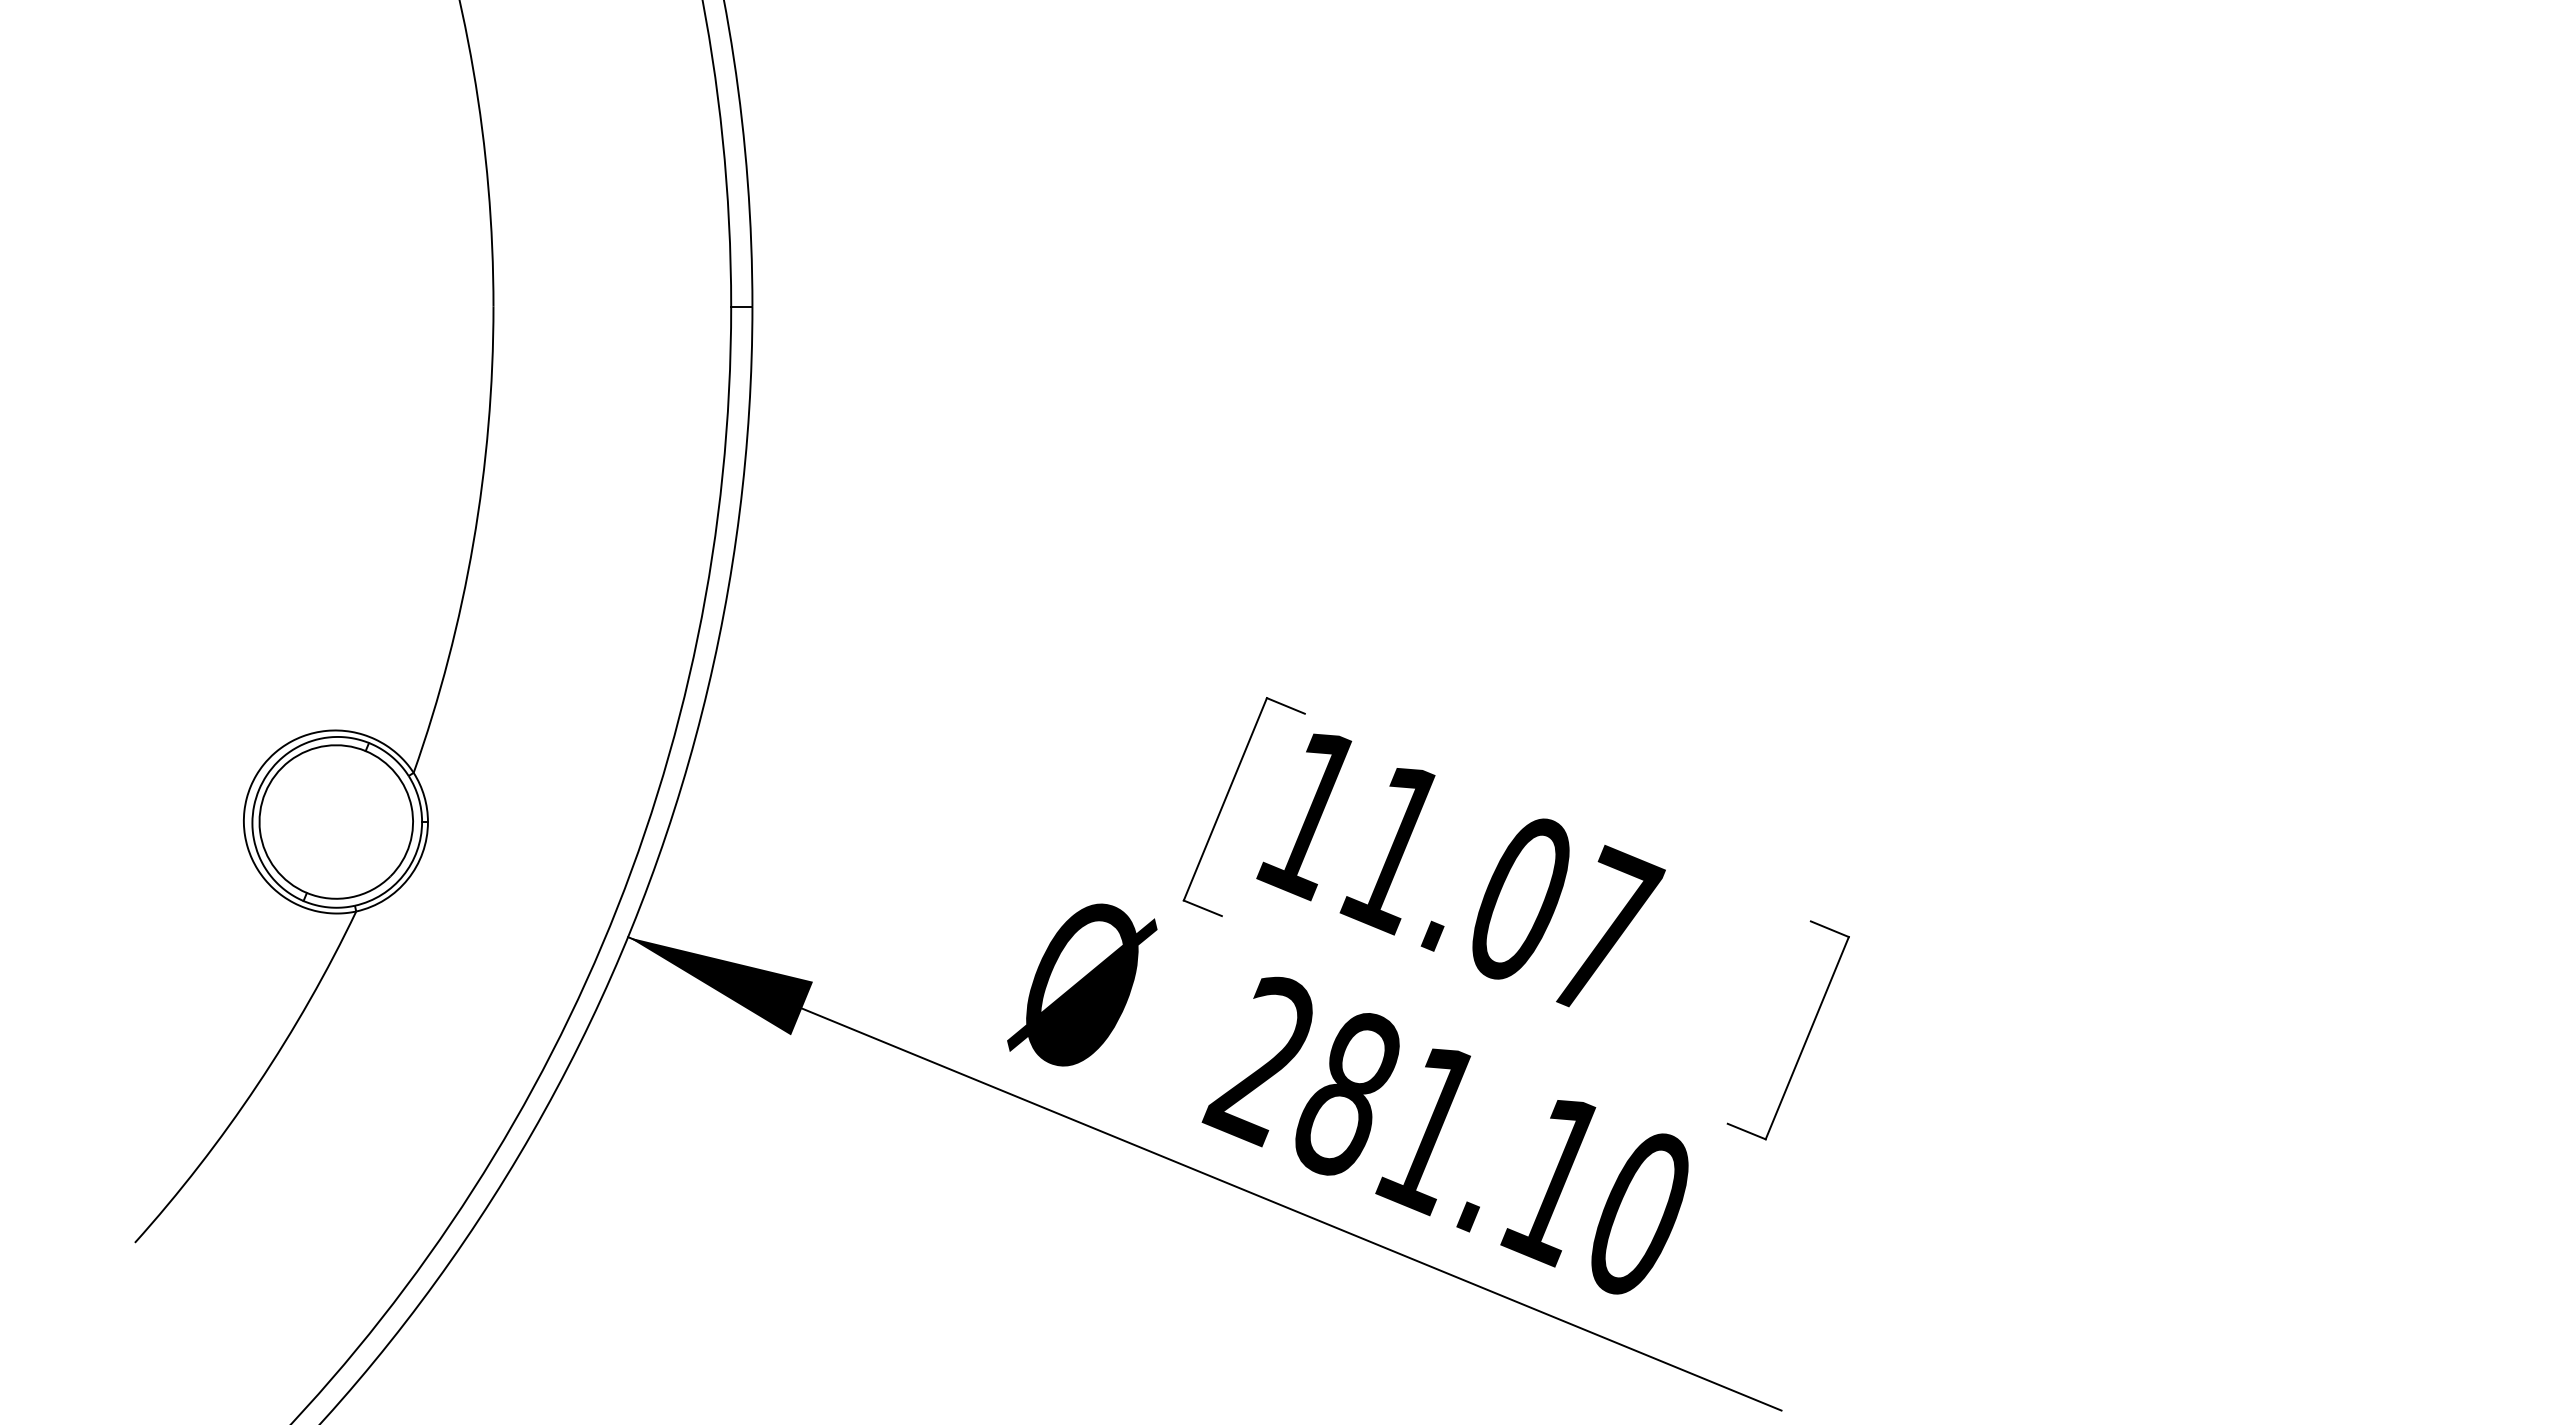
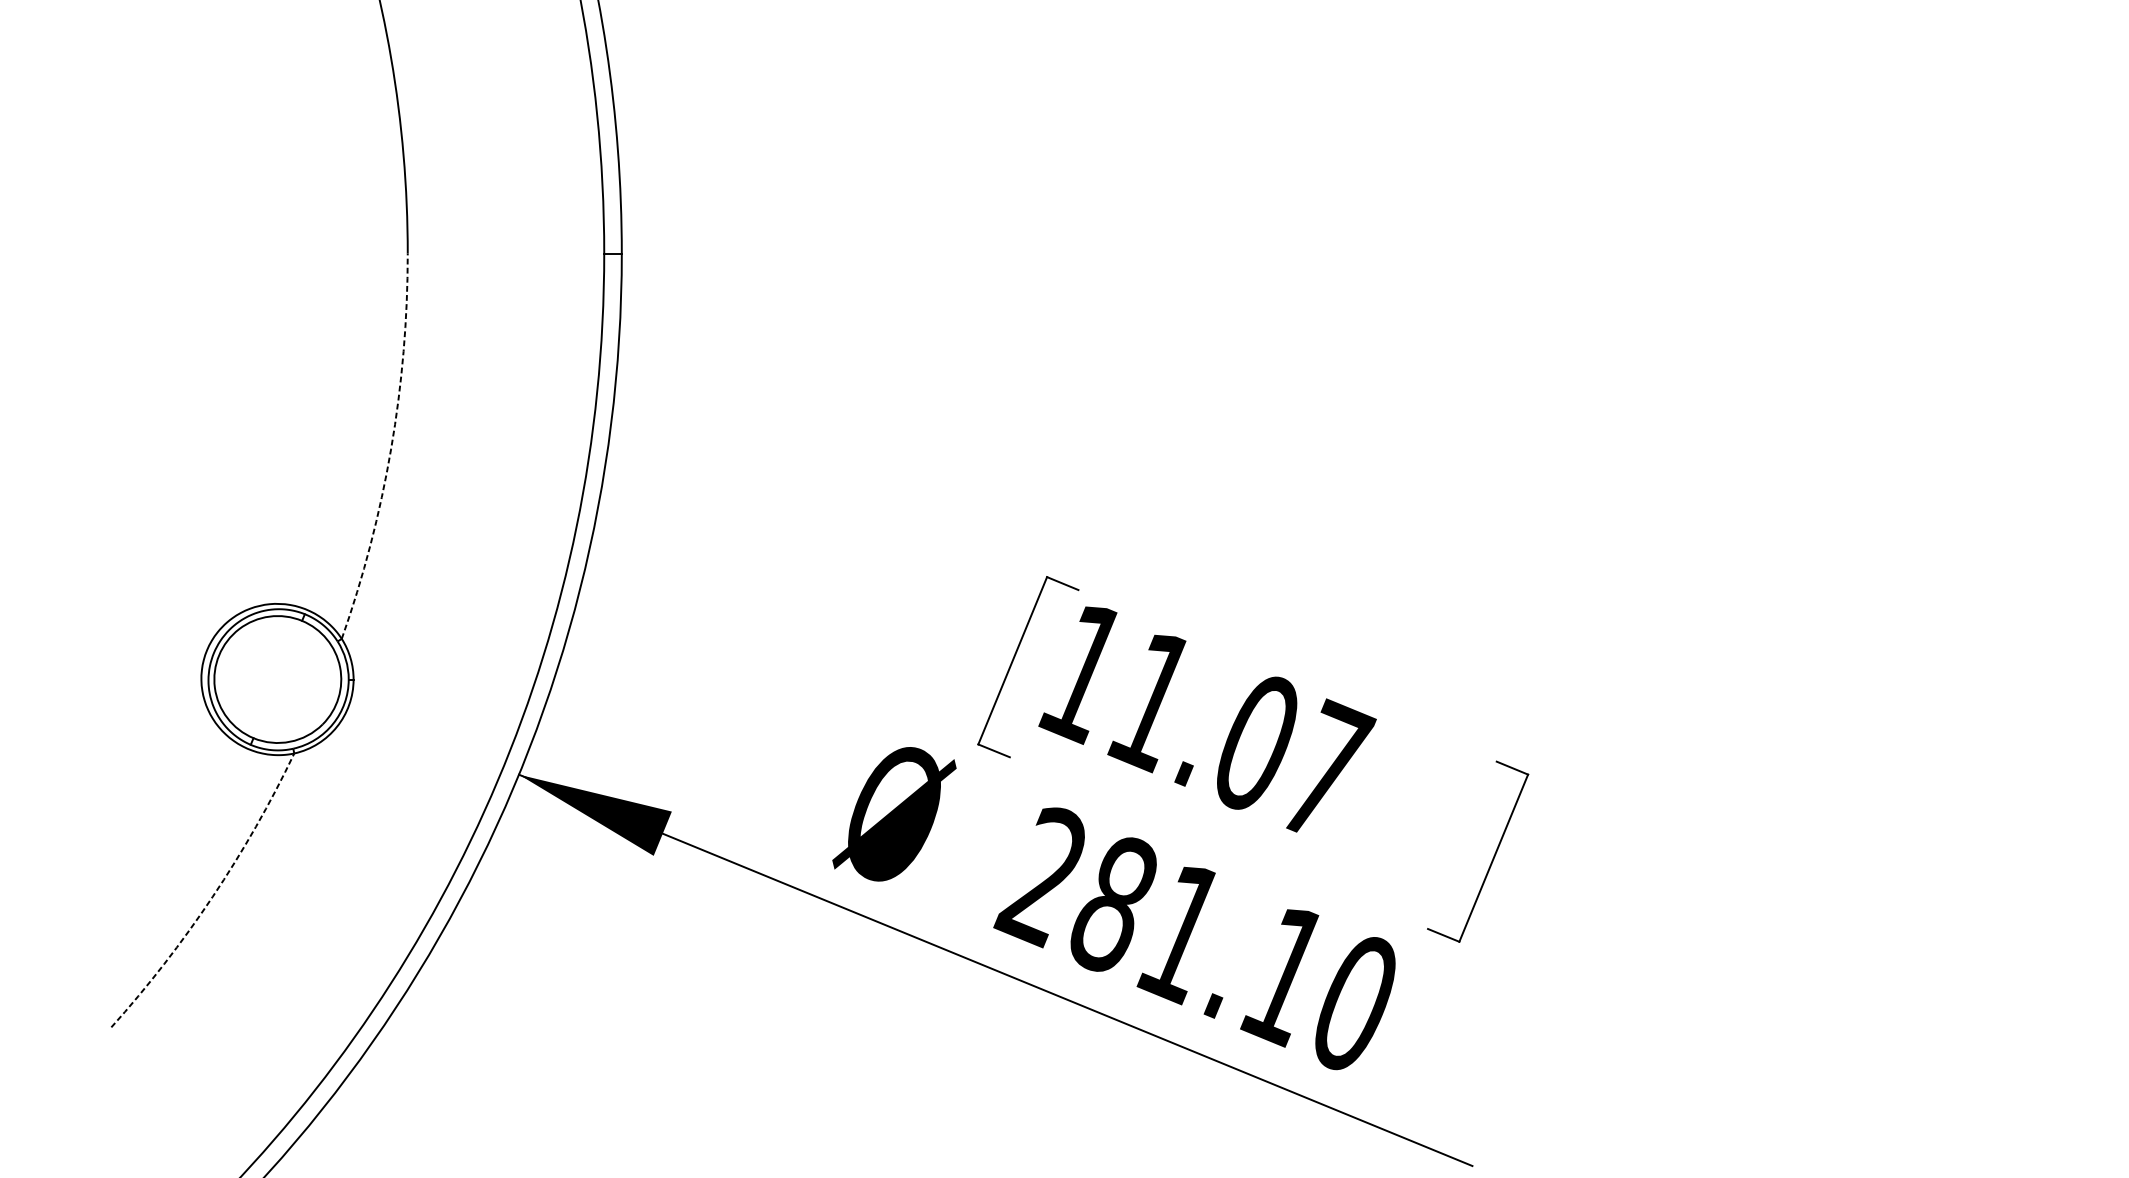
arc: (473, 543) -> (391, 449), solid -> dashed
arc: (257, 1085) -> (212, 897), solid -> dashed

